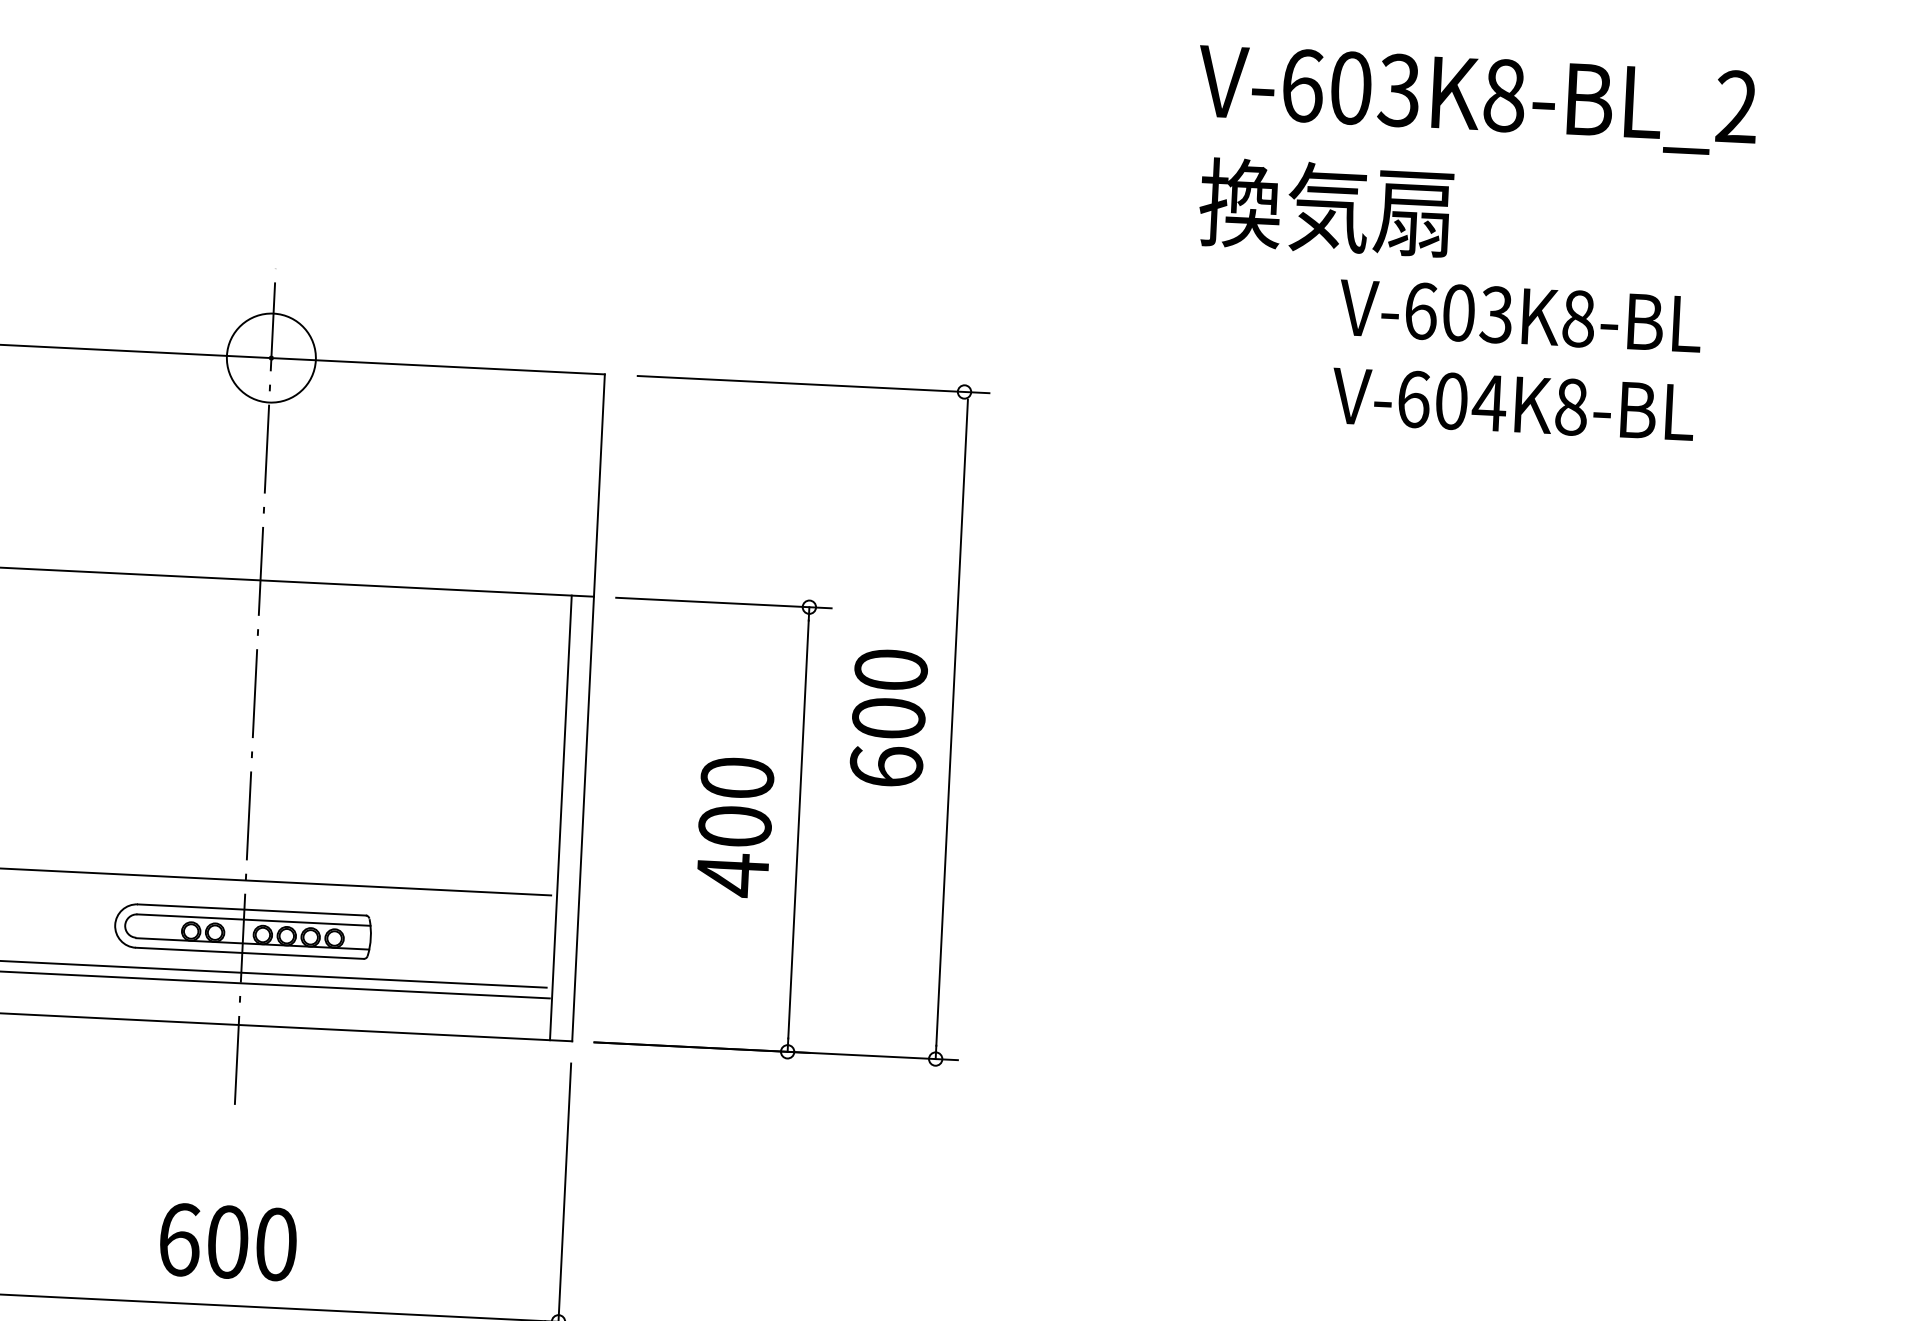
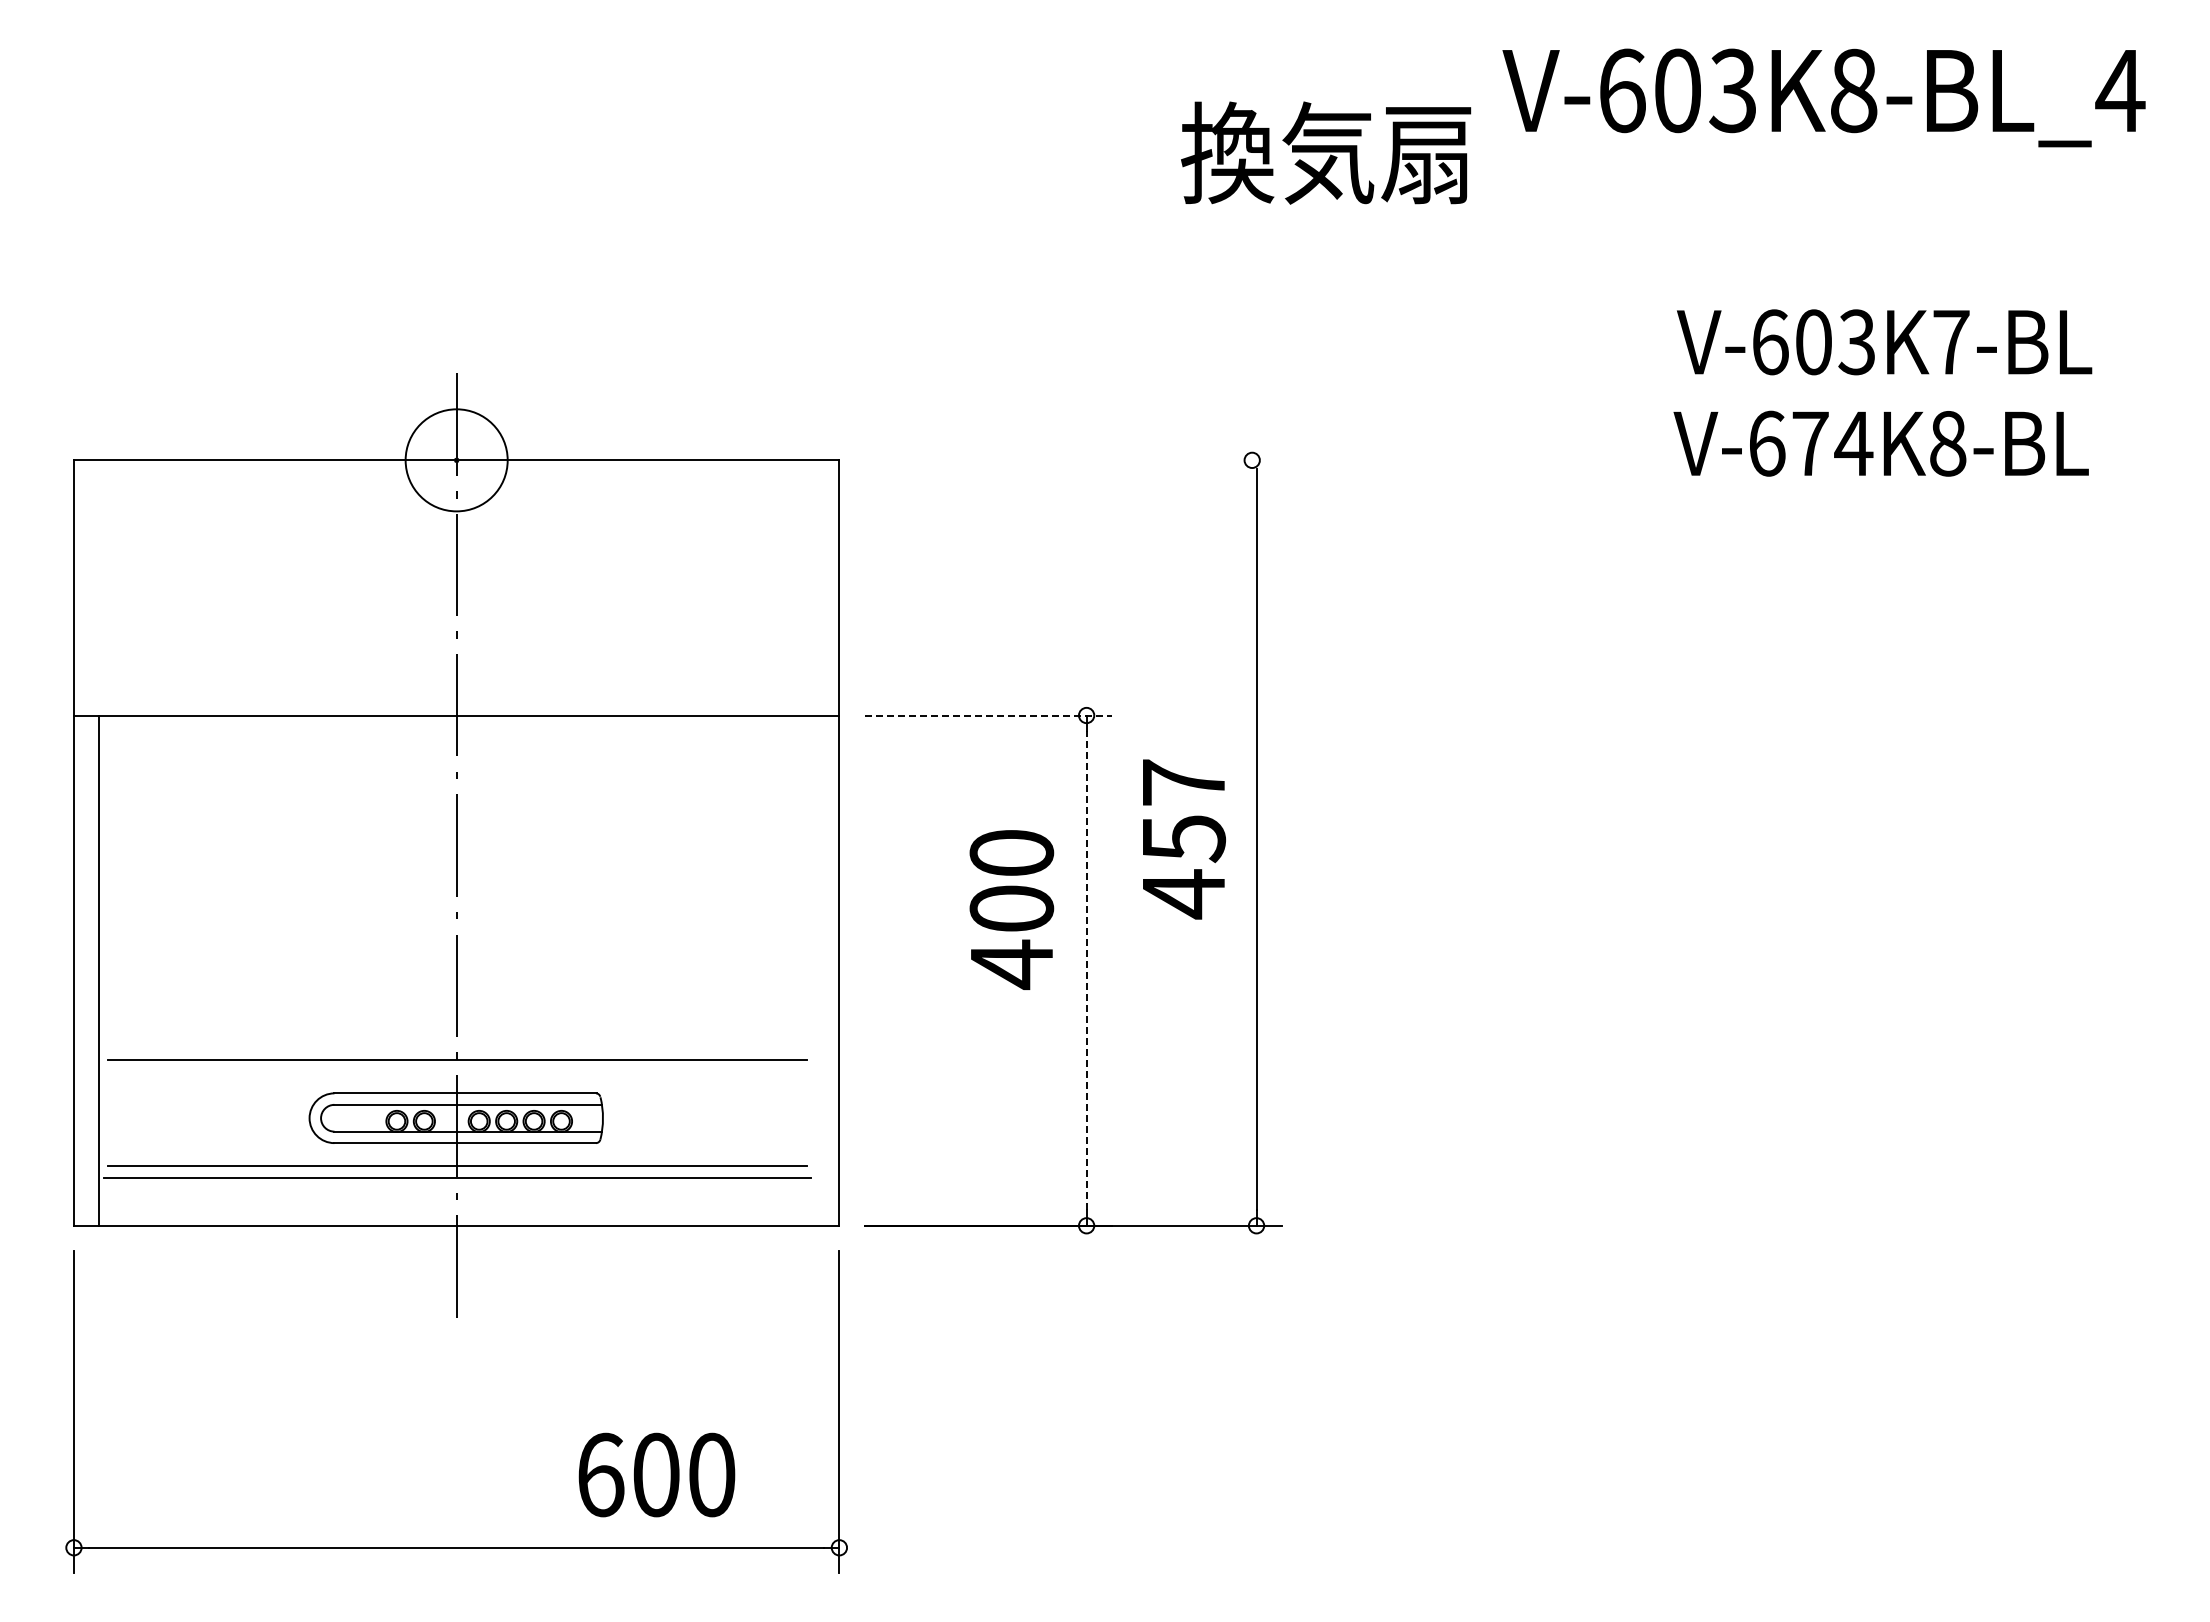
text: (1736, 105) -> (2120, 89), V-603K8-BL_2 -> V-603K8-BL_4
text: (1326, 207) -> (1326, 152), moved
text: (1578, 319) -> (1951, 342), V-603K8-BL -> V-603K7-BL
line: (813, 384) -> (1078, 460), removed
text: (1451, 401) -> (1810, 443), V-604K8-BL -> V-674K8-BL
line: (723, 603) -> (988, 715), solid -> dashed
text: (888, 719) -> (1183, 839), 600 -> 457
line: (560, 817) -> (813, 970), removed
text: (734, 827) -> (1011, 909), moved
line: (798, 829) -> (1086, 970), solid -> dashed
text: (228, 1241) -> (656, 1474), moved

